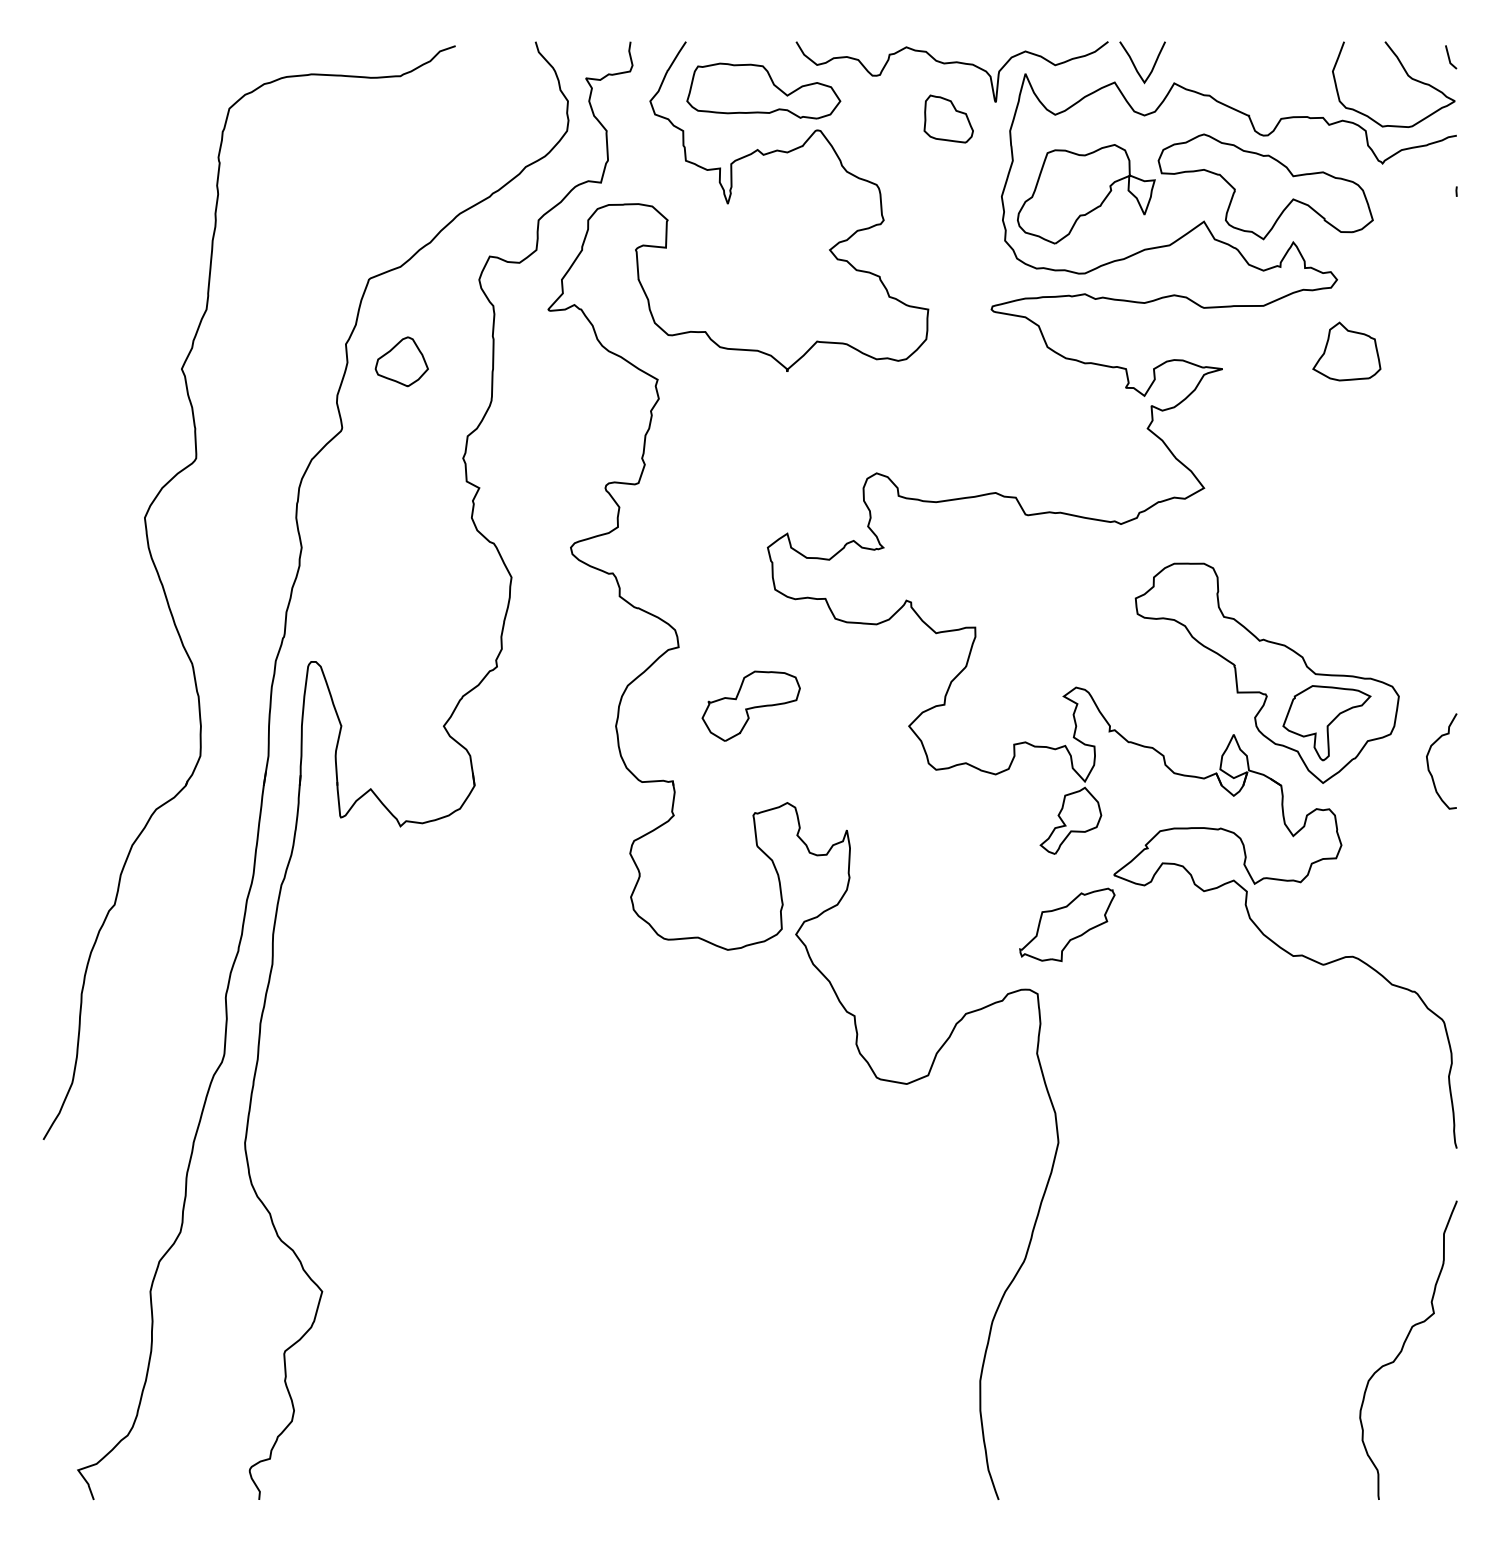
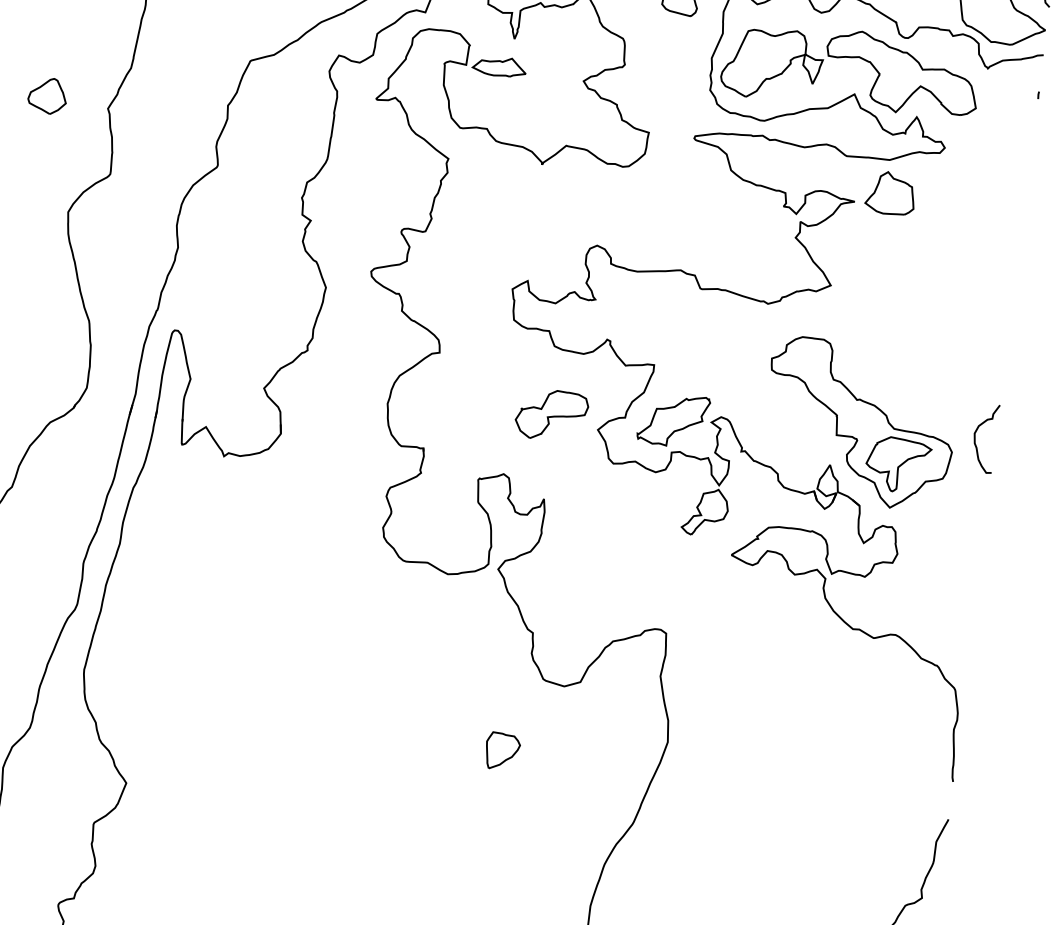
part: (711, 244) -> (499, 66), added
part: (1346, 351) -> (890, 193), moved
part: (401, 361) -> (47, 95), moved
part: (750, 705) -> (551, 414), moved
curve: (1428, 761) -> (975, 437), moved
part: (1067, 924) -> (673, 419), moved
part: (833, 1184) -> (502, 751), added

